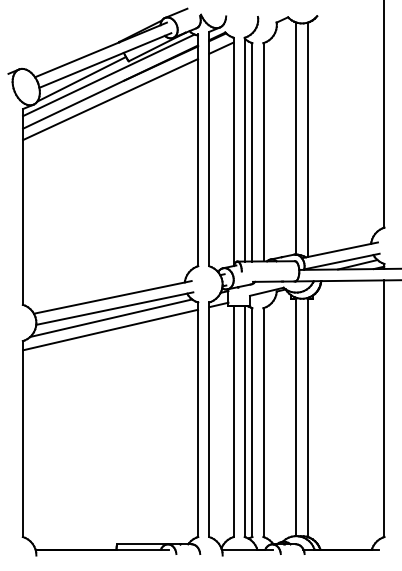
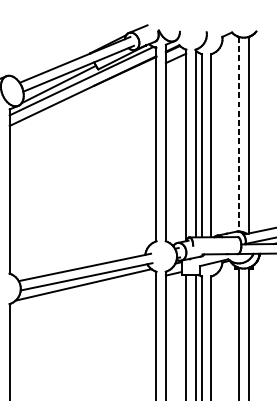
line: (110, 99) -> (83, 101), removed
line: (296, 139) -> (239, 135), solid -> dashed
line: (110, 329) -> (83, 294), removed

